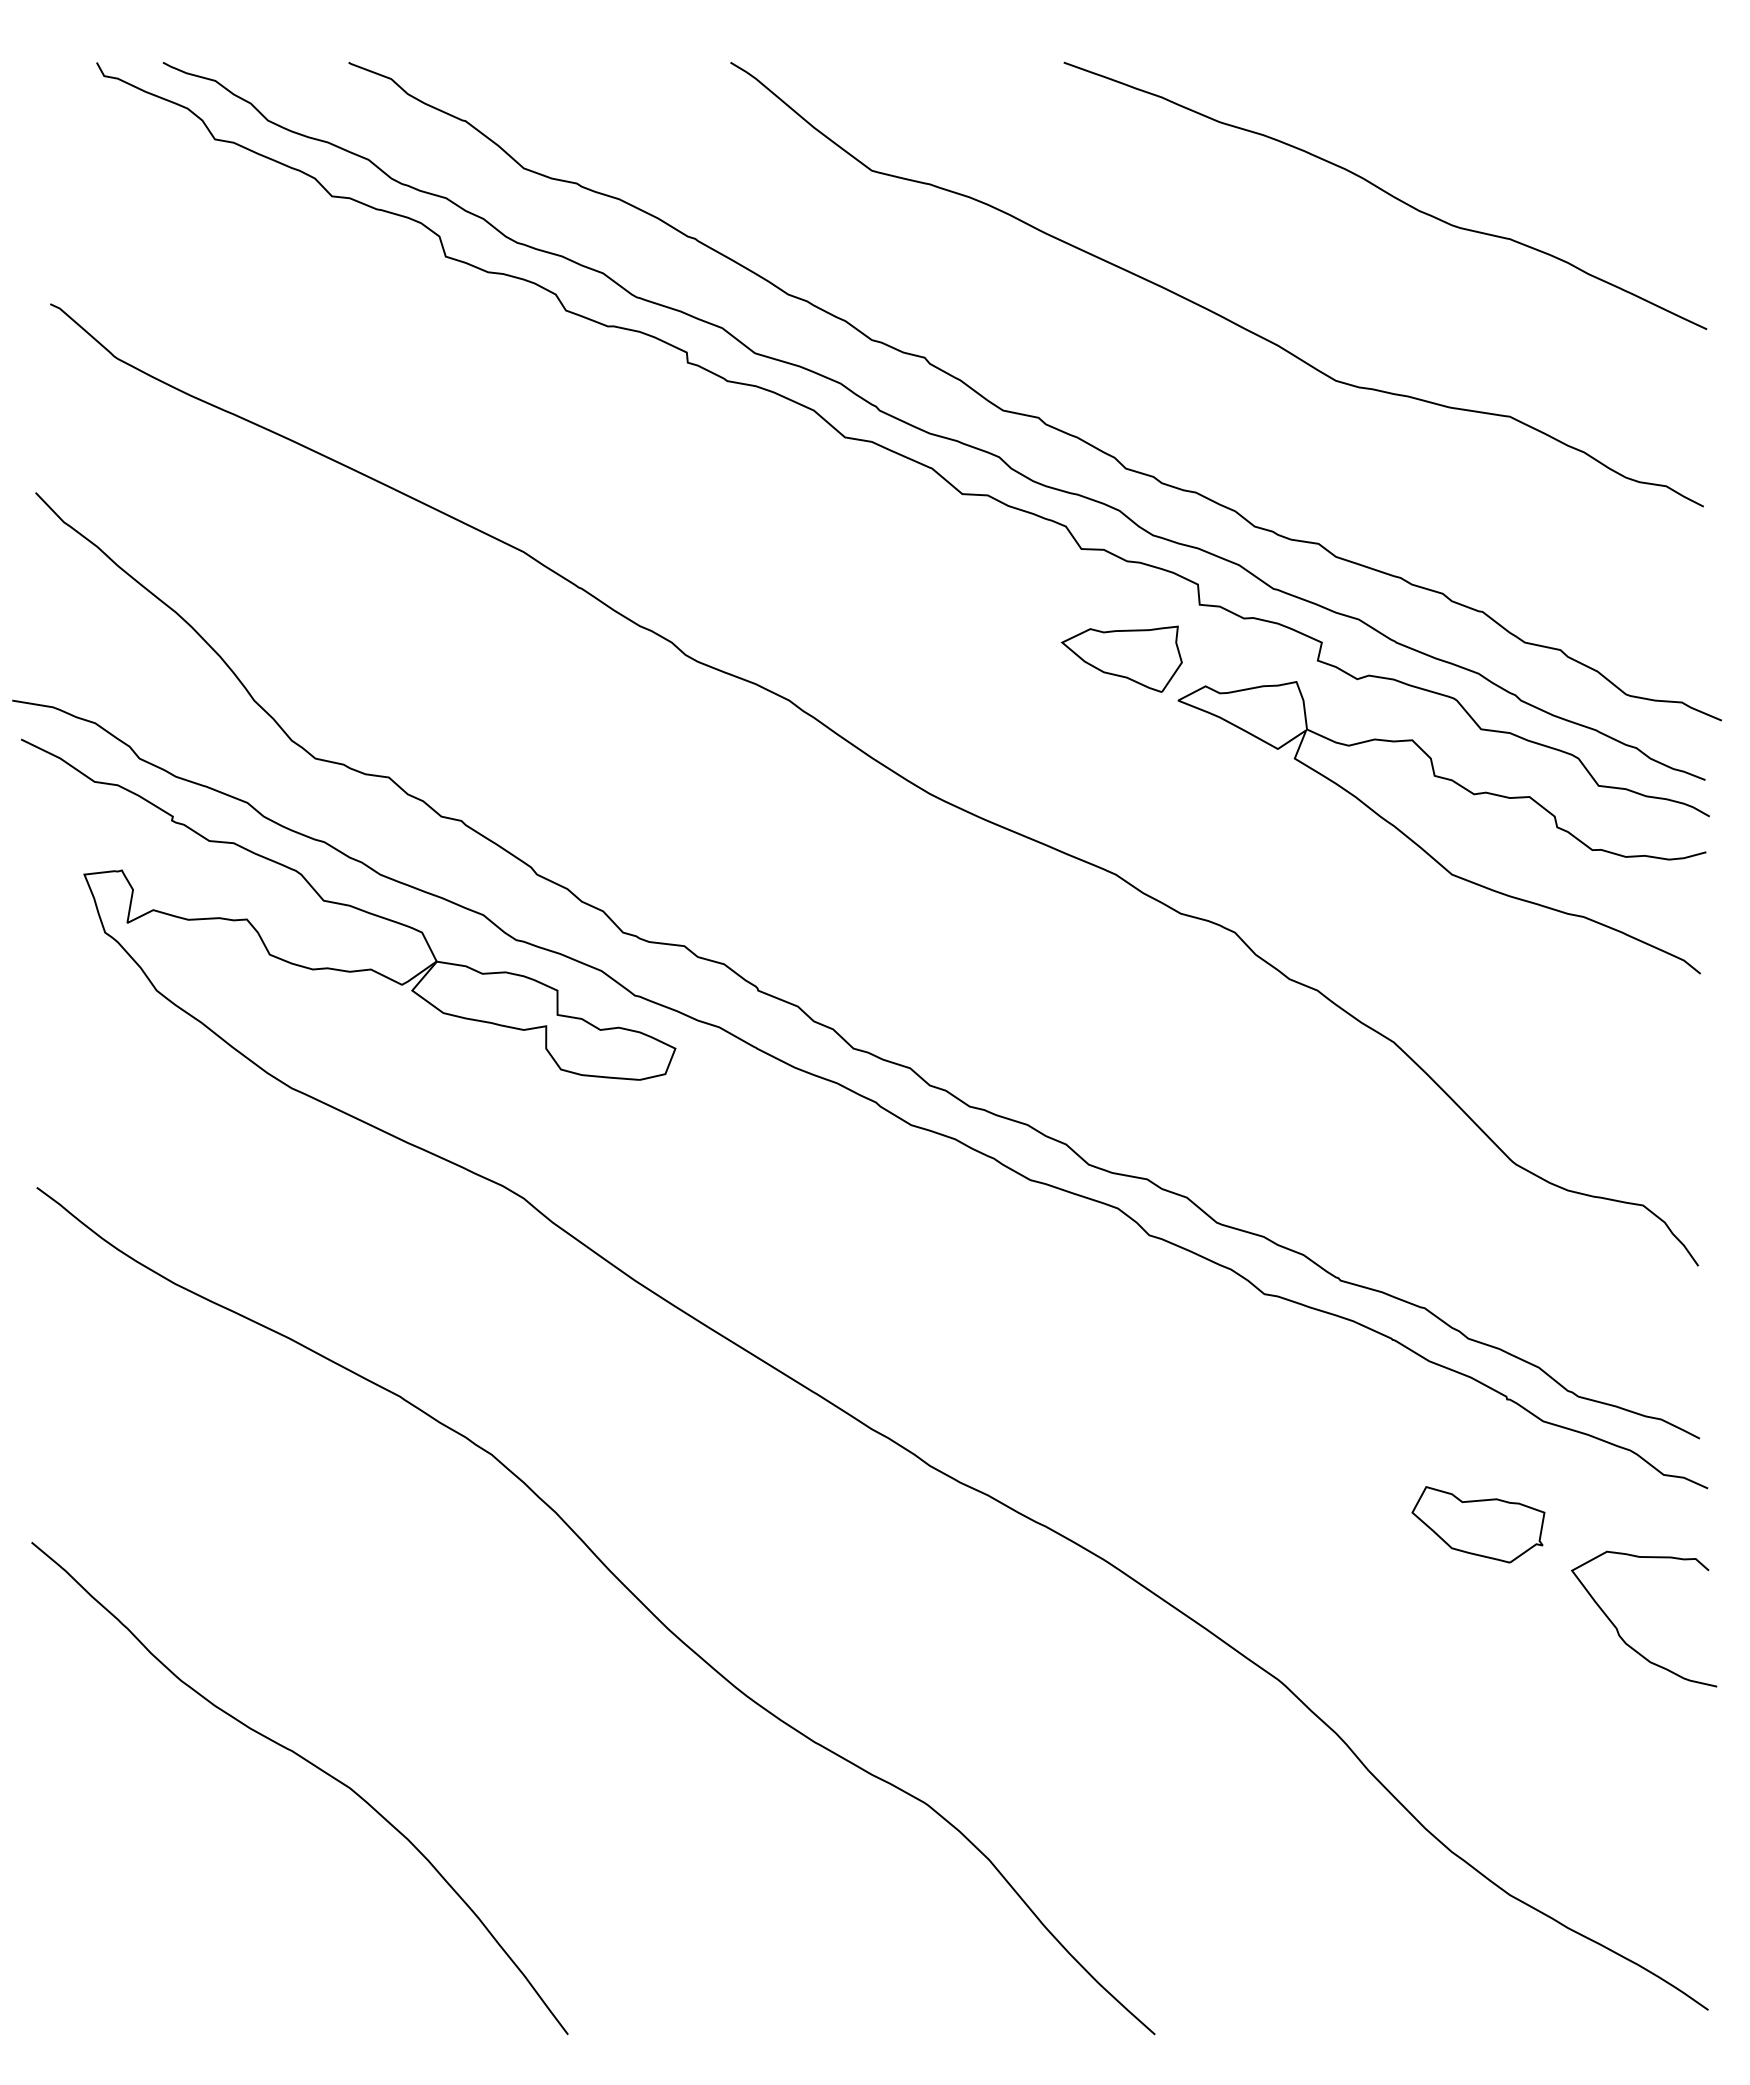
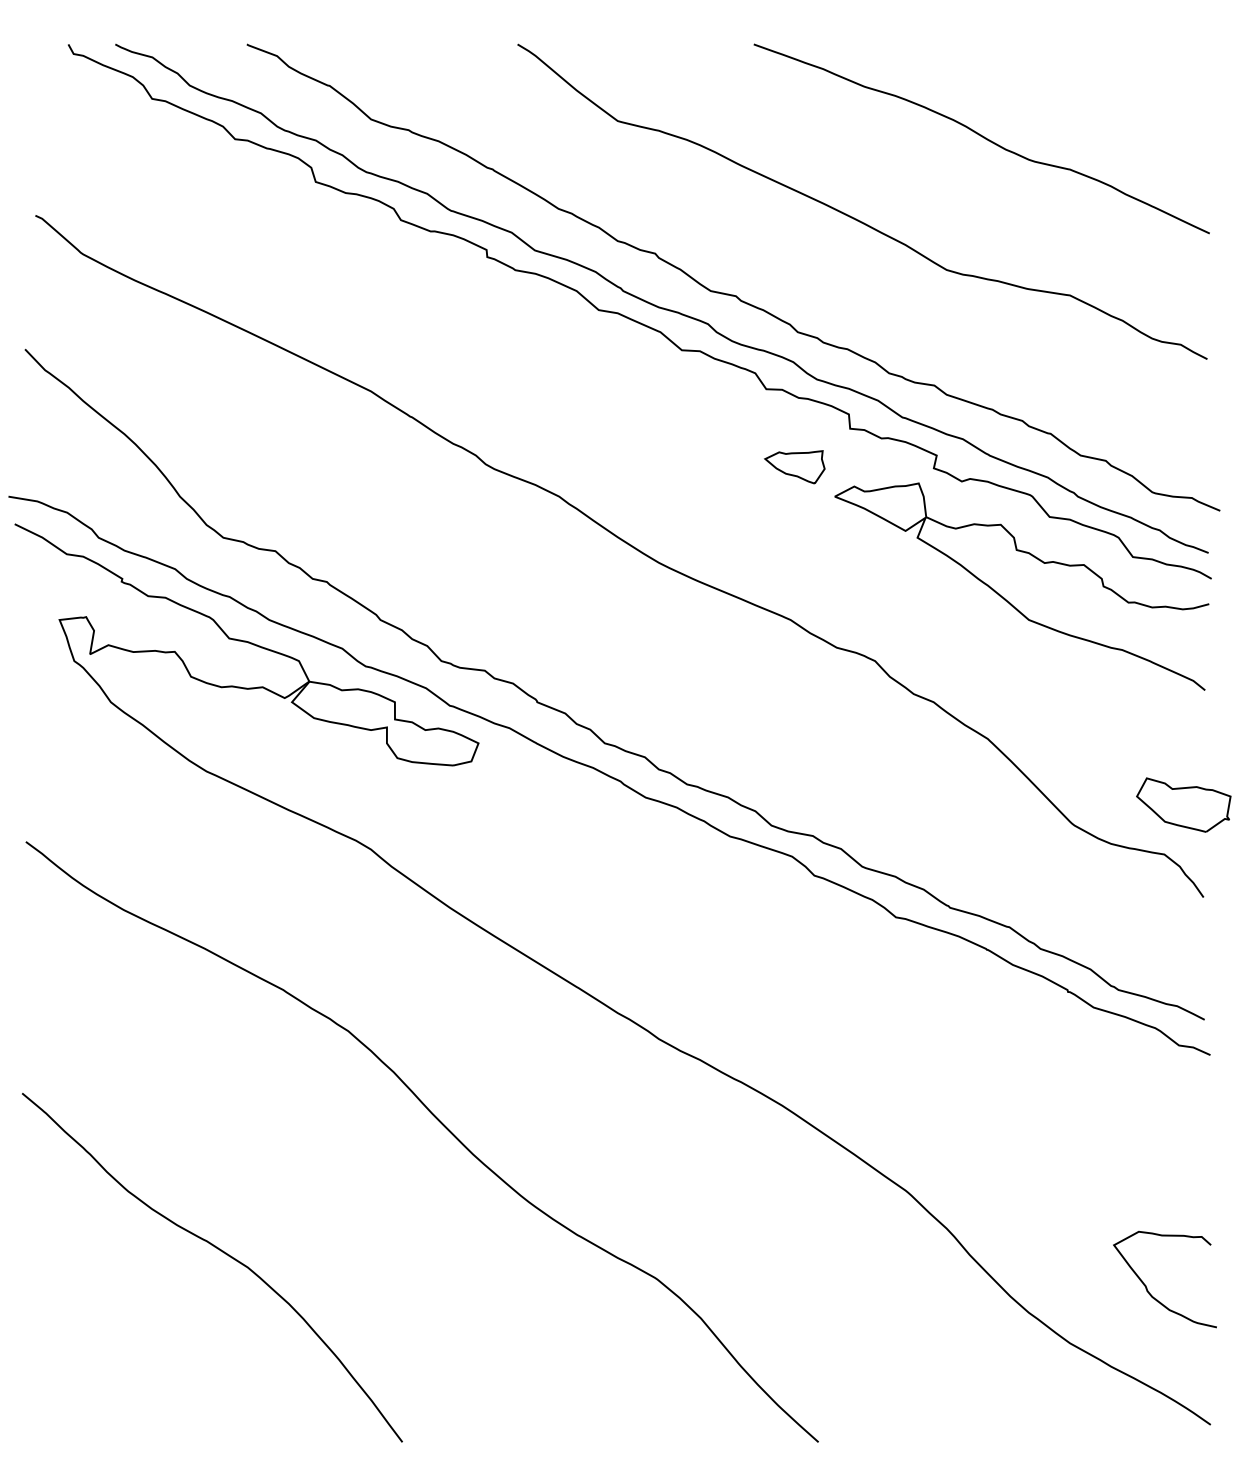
part: (1121, 658) -> (794, 466), size x0.7
part: (1478, 1524) -> (1183, 804), moved
curve: (1618, 1630) -> (1146, 1287), moved

